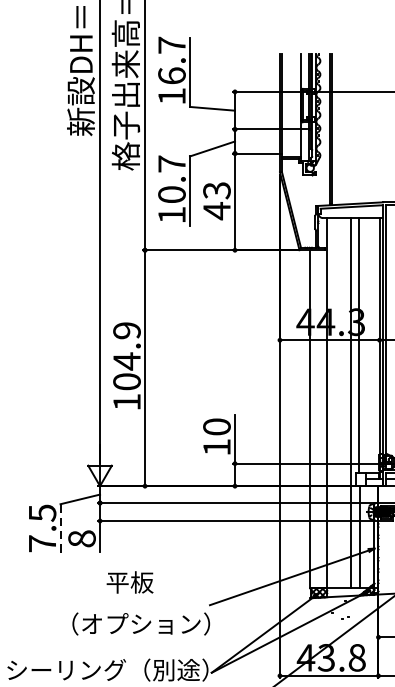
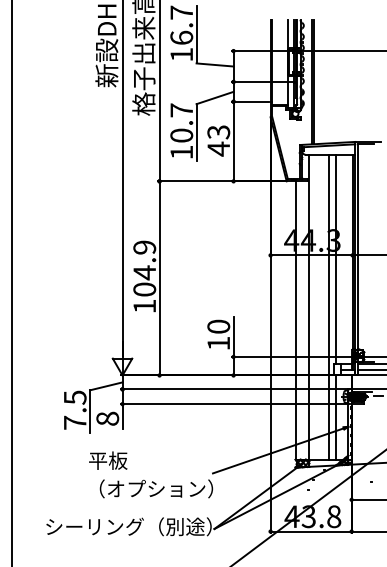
line: (61, 531) -> (90, 412), dashed -> solid
text: (130, 582) -> (108, 460), moved

